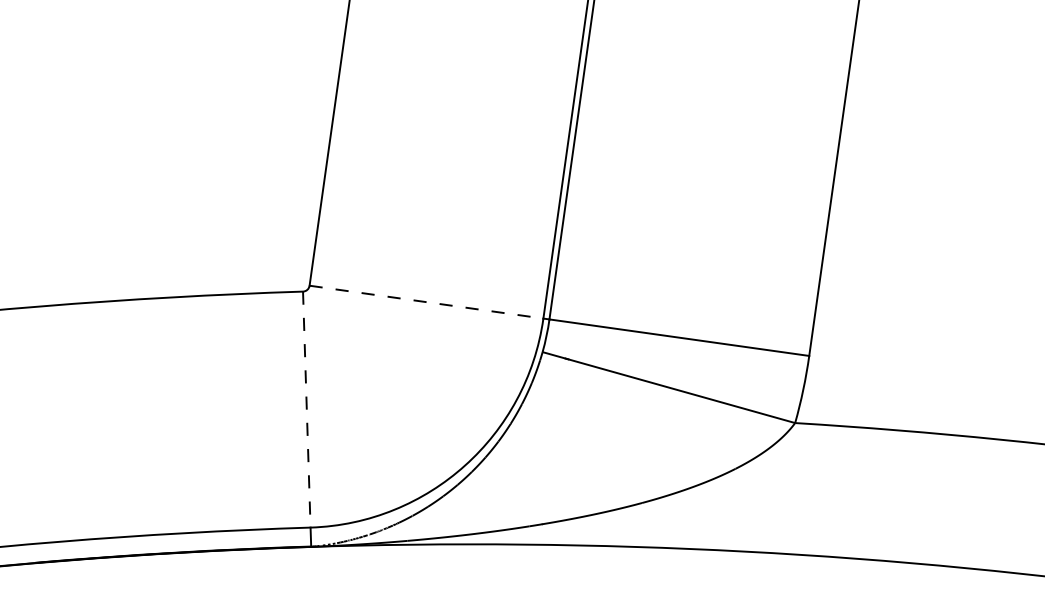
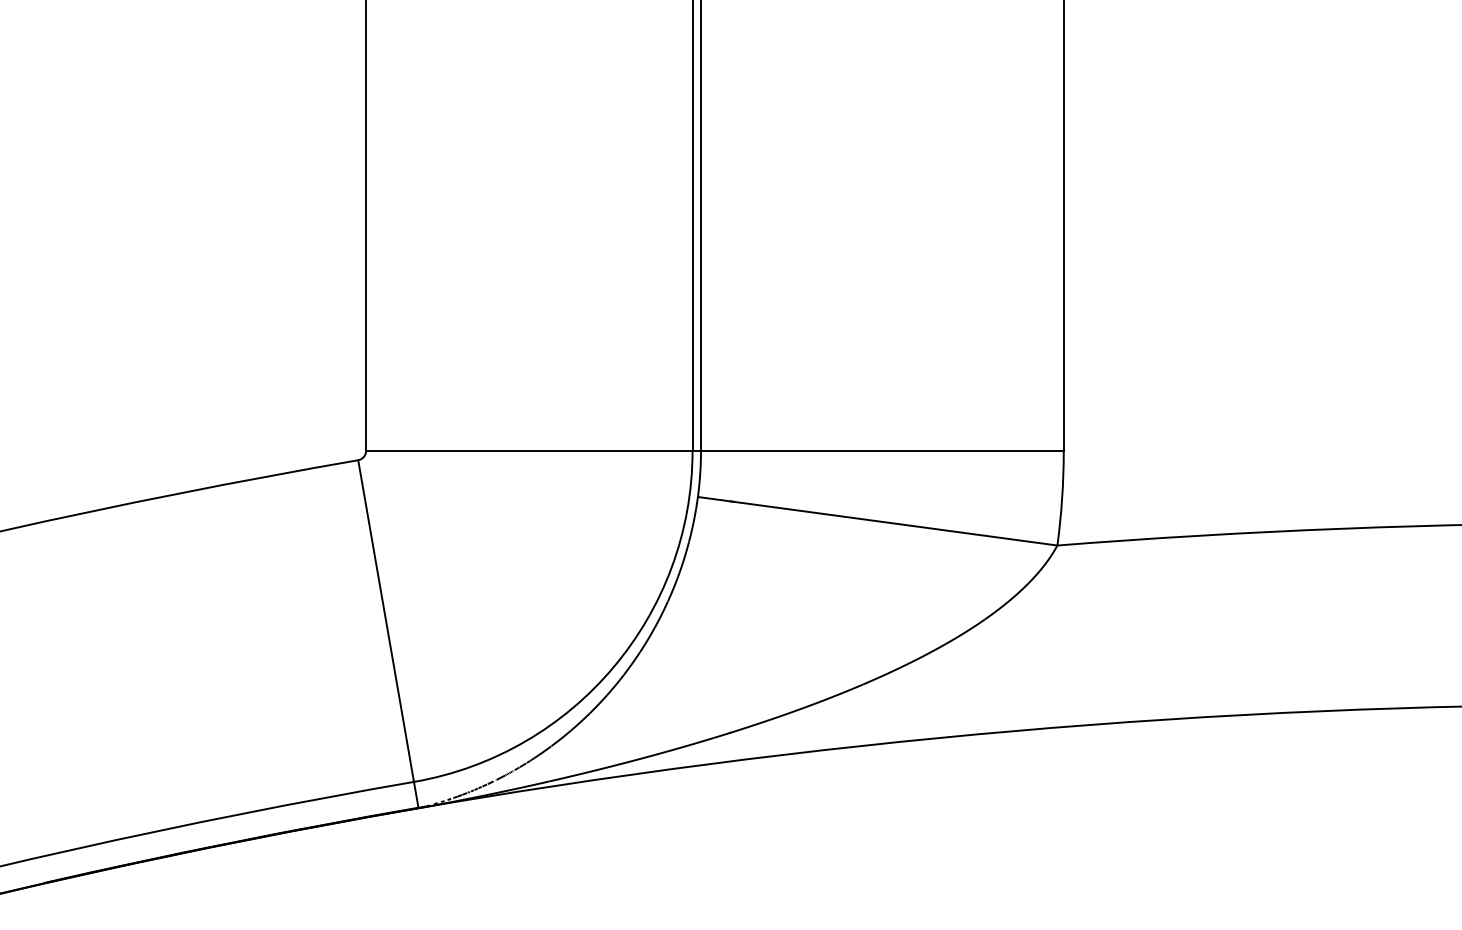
line: (426, 301) -> (529, 450), dashed -> solid
line: (307, 409) -> (386, 621), dashed -> solid

